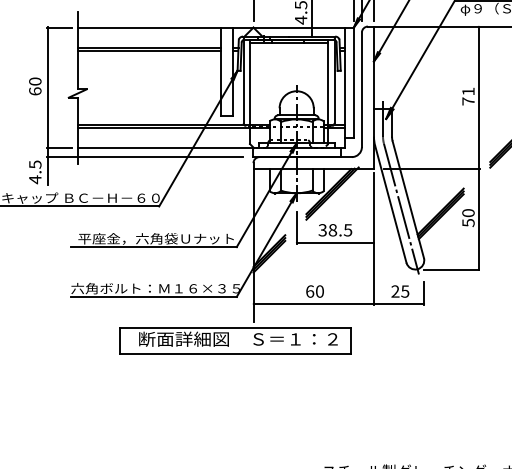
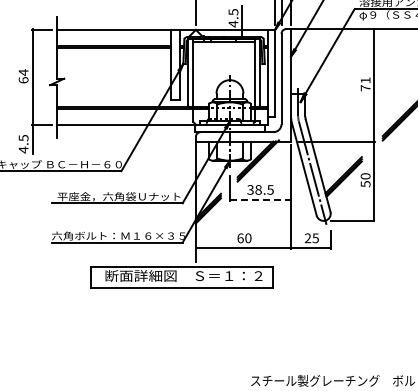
text: (35, 81) -> (23, 72), 60 -> 64
line: (144, 157) -> (109, 132), removed
line: (335, 242) -> (260, 199), solid -> dashed

